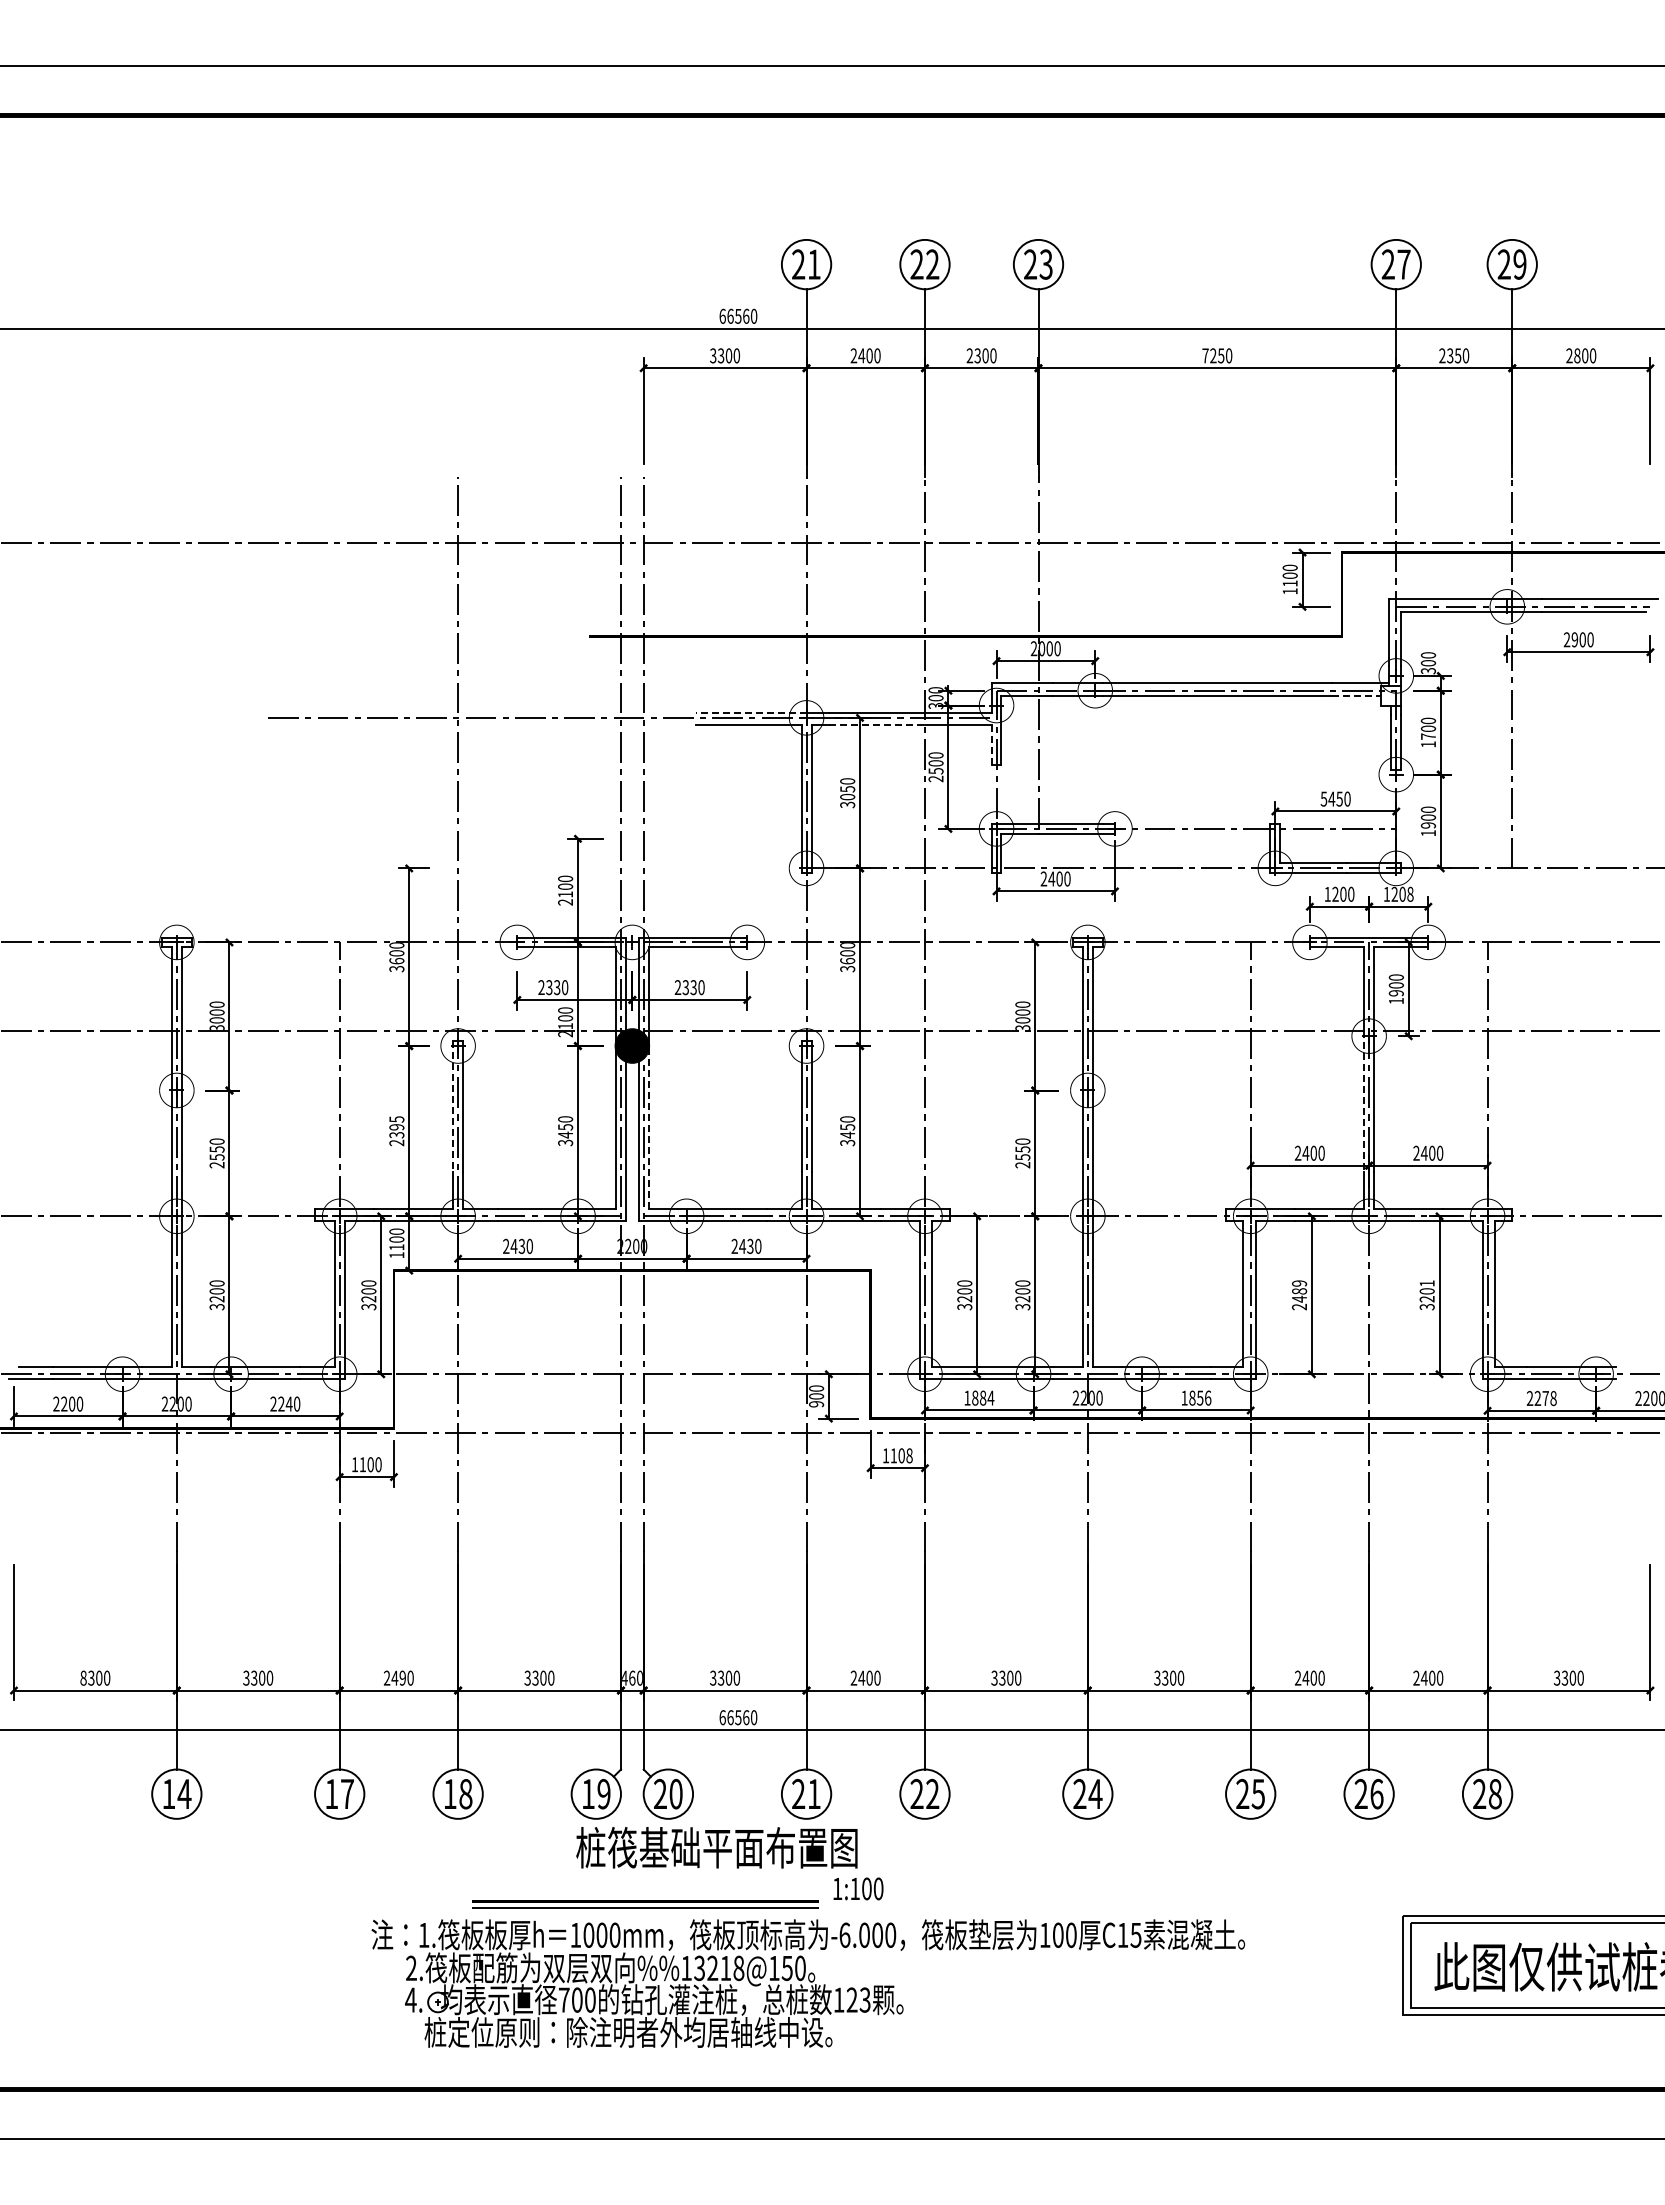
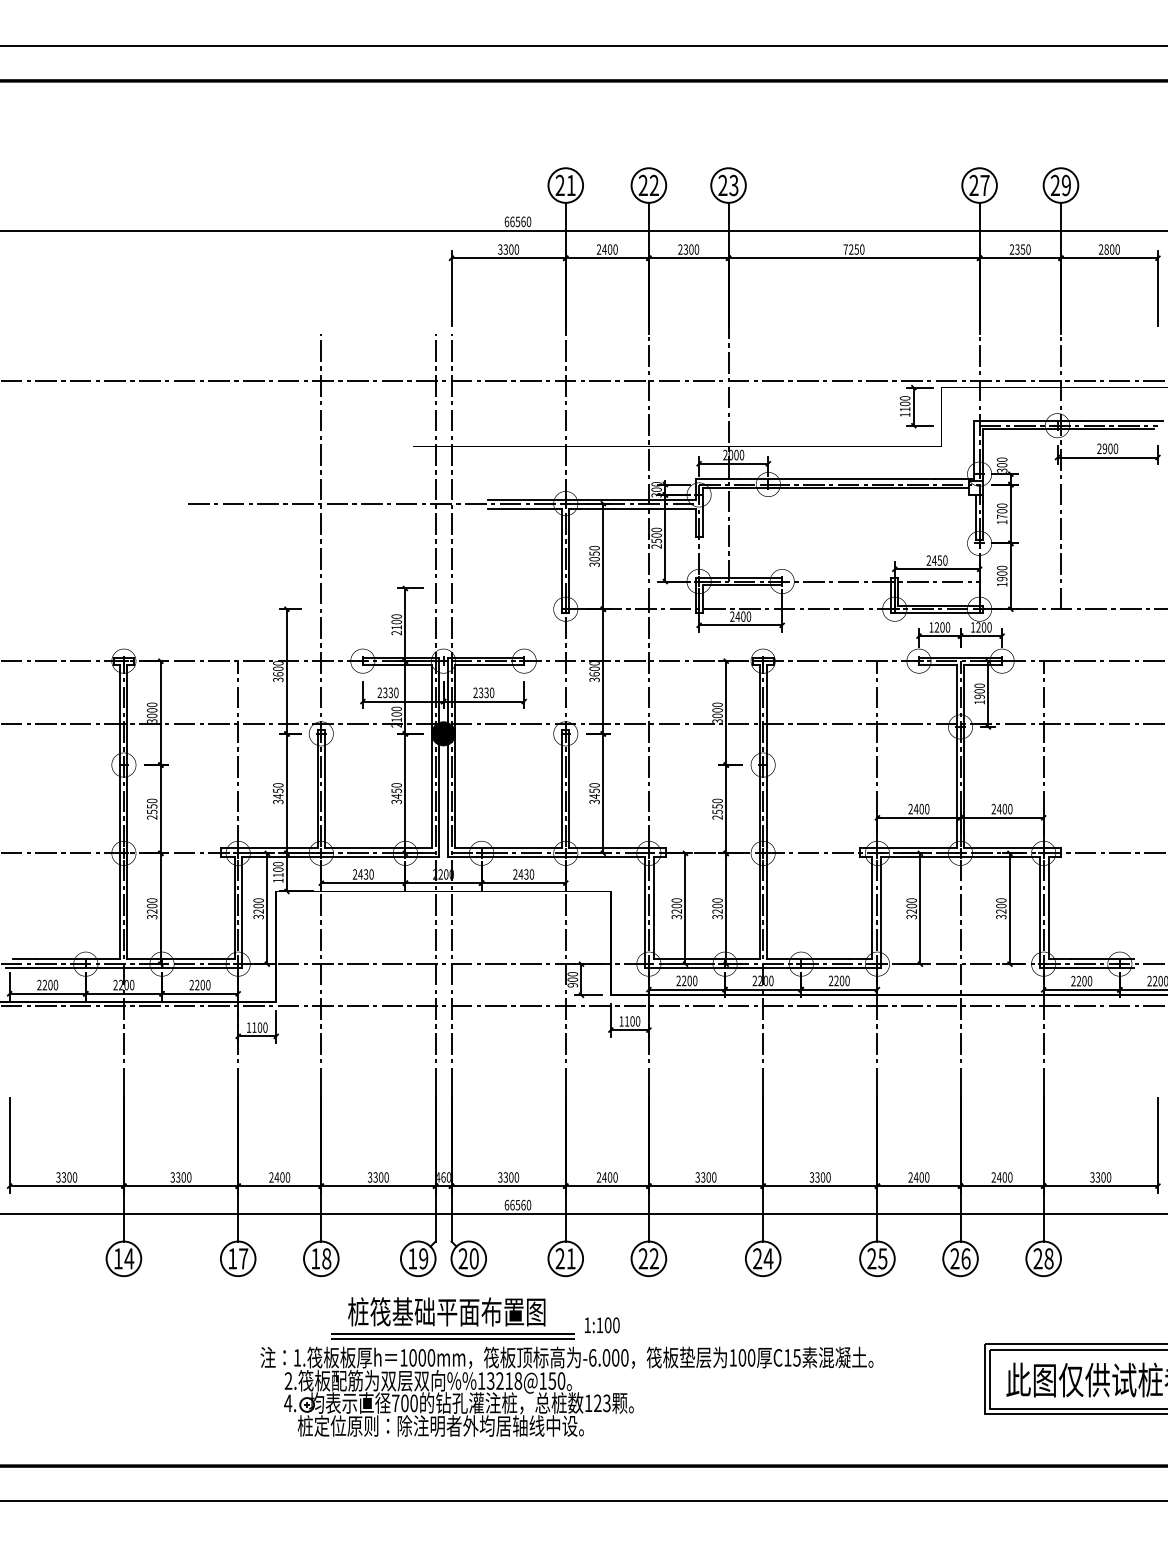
line: (1356, 695) -> (951, 487), dashed -> solid
line: (751, 712) -> (527, 499), dashed -> solid
line: (877, 725) -> (615, 508), dashed -> solid
line: (991, 745) -> (695, 522), dashed -> solid
text: (1323, 798) -> (928, 560), 5450 -> 2450
text: (1410, 894) -> (989, 627), 1208 -> 1200
line: (1364, 1102) -> (957, 773), dashed -> solid
line: (453, 1107) -> (318, 777), dashed -> solid
line: (648, 1127) -> (454, 791), dashed -> solid
text: (396, 1131) -> (278, 793), 2395 -> 3450
text: (1426, 1283) -> (1000, 900), 3201 -> 3200
text: (1299, 1295) -> (911, 908), 2489 -> 3200
text: (979, 1397) -> (687, 980), 1884 -> 2200
text: (1196, 1397) -> (839, 980), 1856 -> 2200
text: (1549, 1398) -> (1087, 981), 2278 -> 2200
text: (288, 1403) -> (202, 984), 2240 -> 2200
text: (909, 1456) -> (638, 1021), 1108 -> 1100
text: (83, 1677) -> (58, 1176), 8300 -> 3300
text: (402, 1677) -> (282, 1176), 2490 -> 2400
text: (716, 1847) -> (446, 1311), moved

